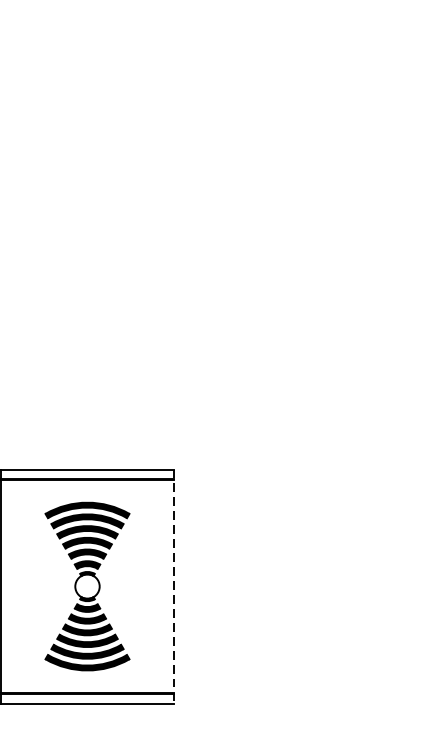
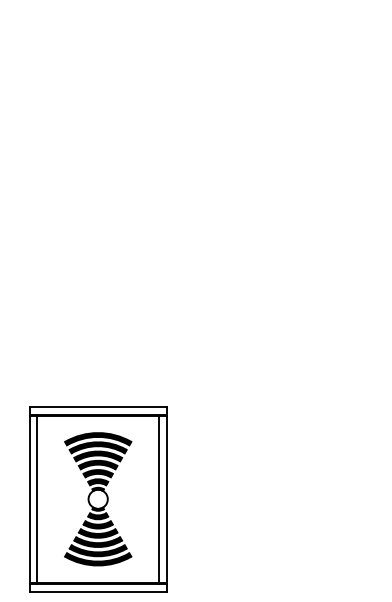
line: (10, 585) -> (37, 498), added
line: (165, 585) -> (159, 498), added
line: (174, 586) -> (166, 499), dashed -> solid

